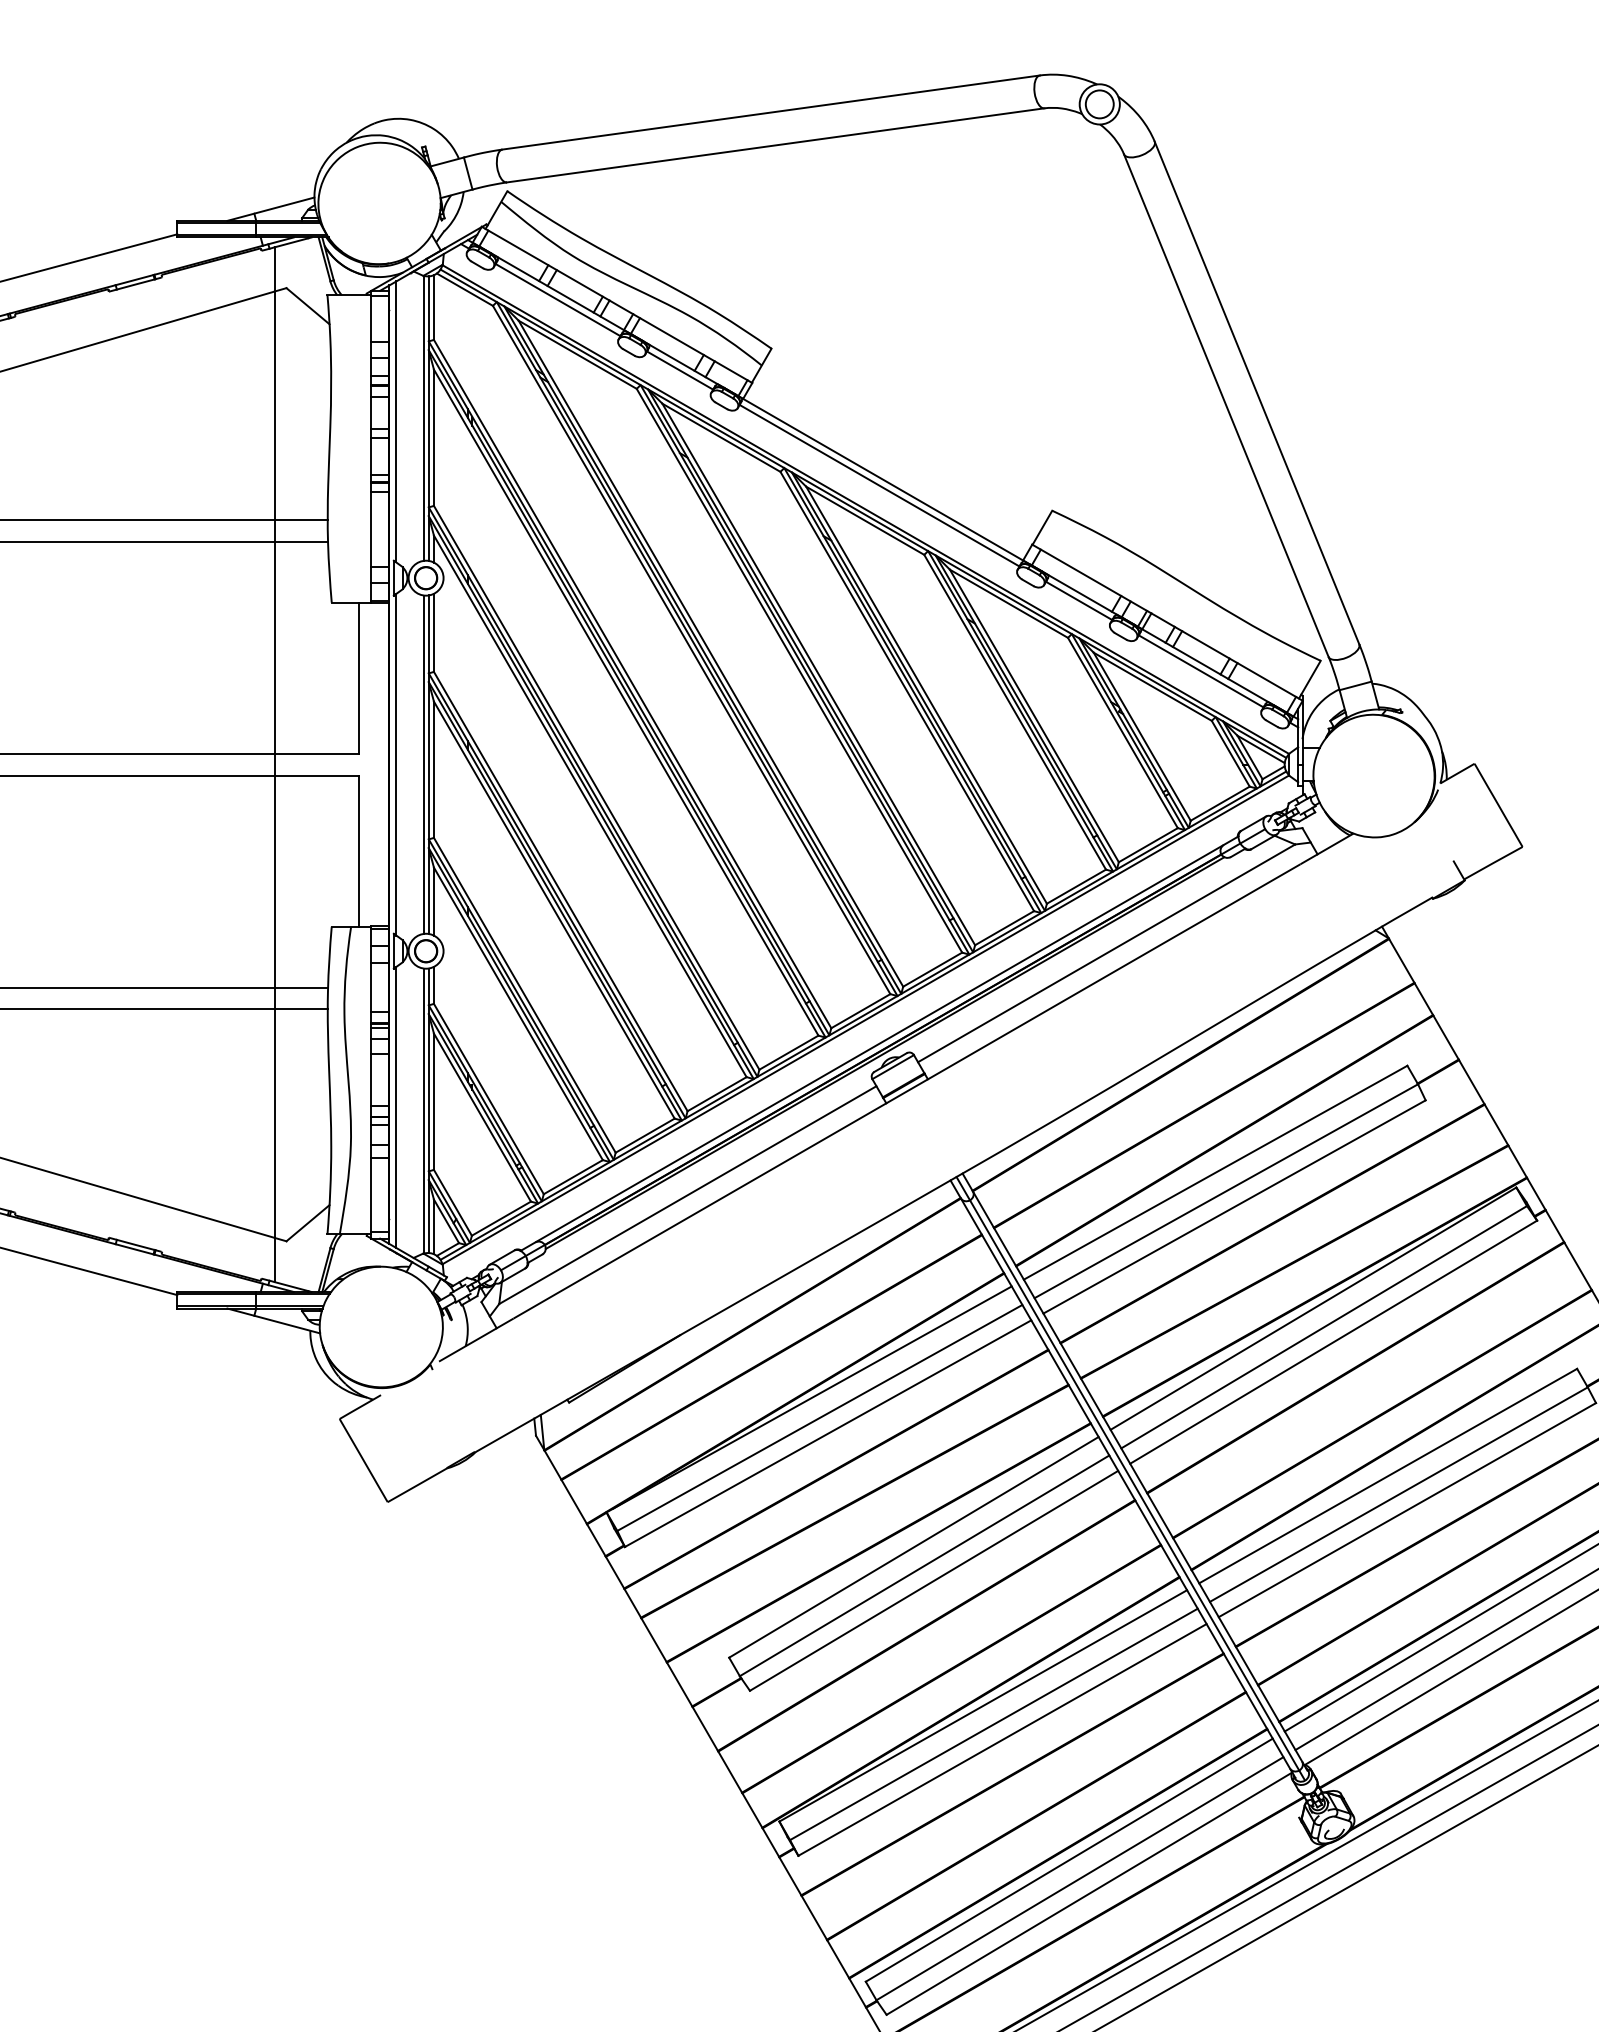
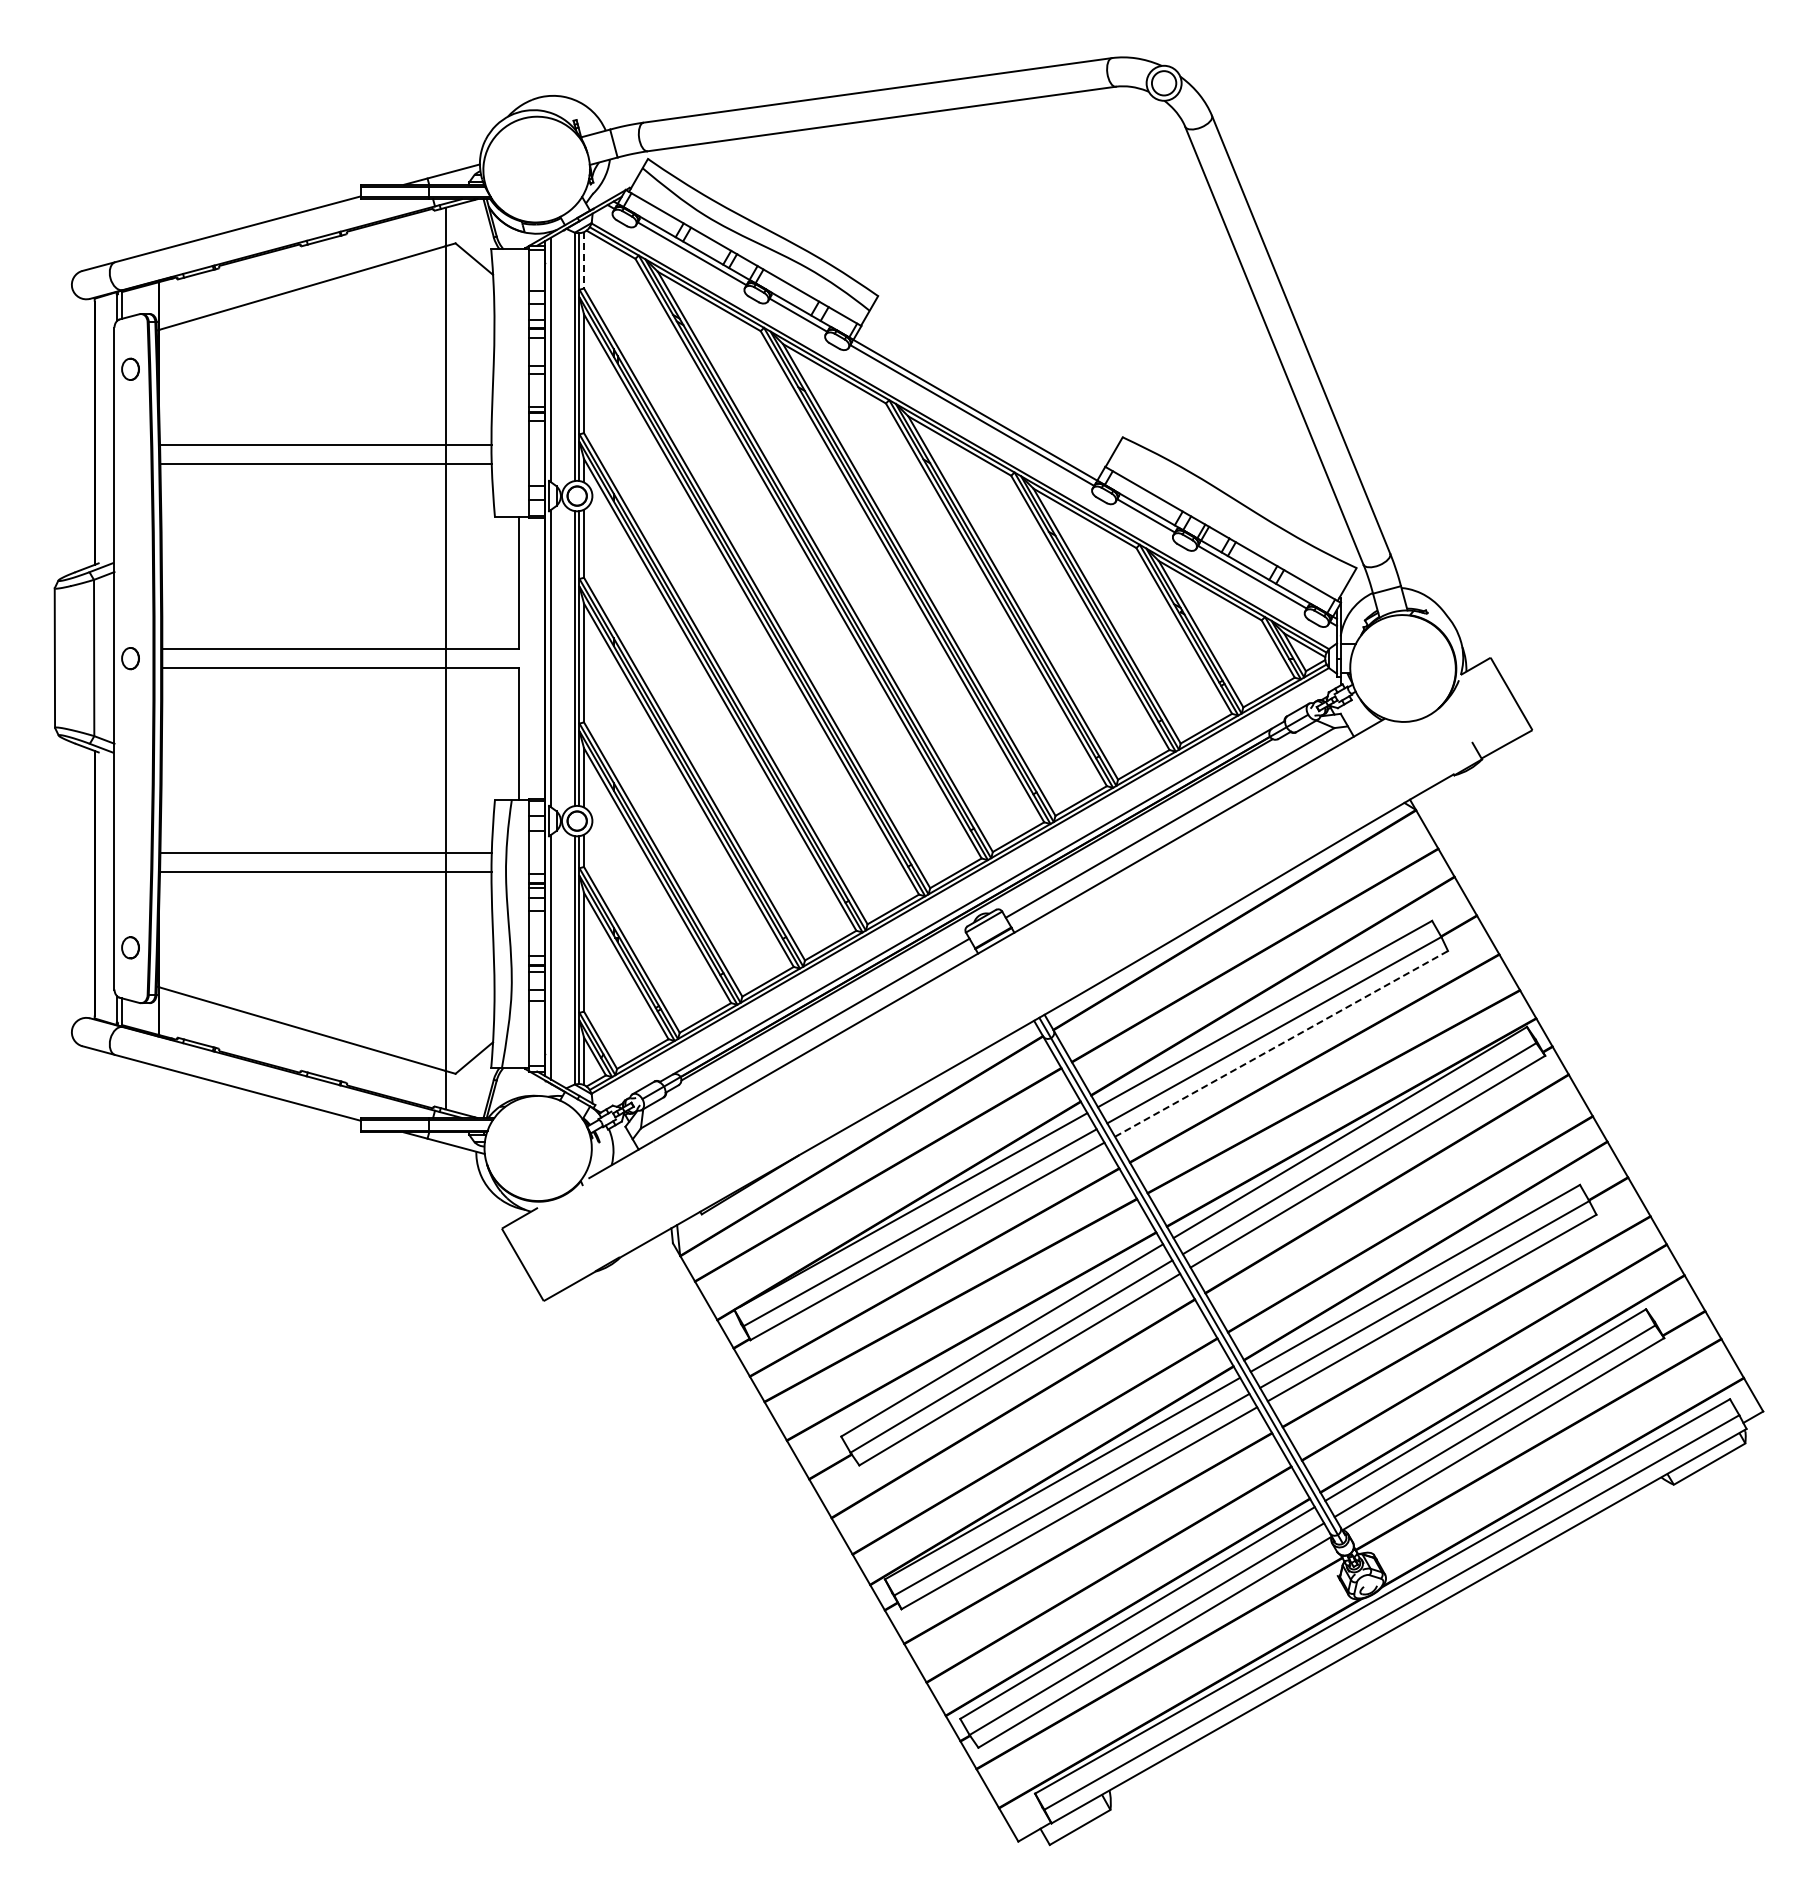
line: (434, 307) -> (584, 260), solid -> dashed
line: (1234, 1206) -> (1281, 1043), solid -> dashed

